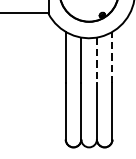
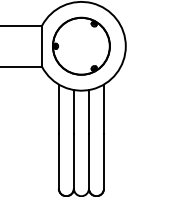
line: (112, 57) -> (104, 109), dashed -> solid
line: (96, 60) -> (88, 112), dashed -> solid

